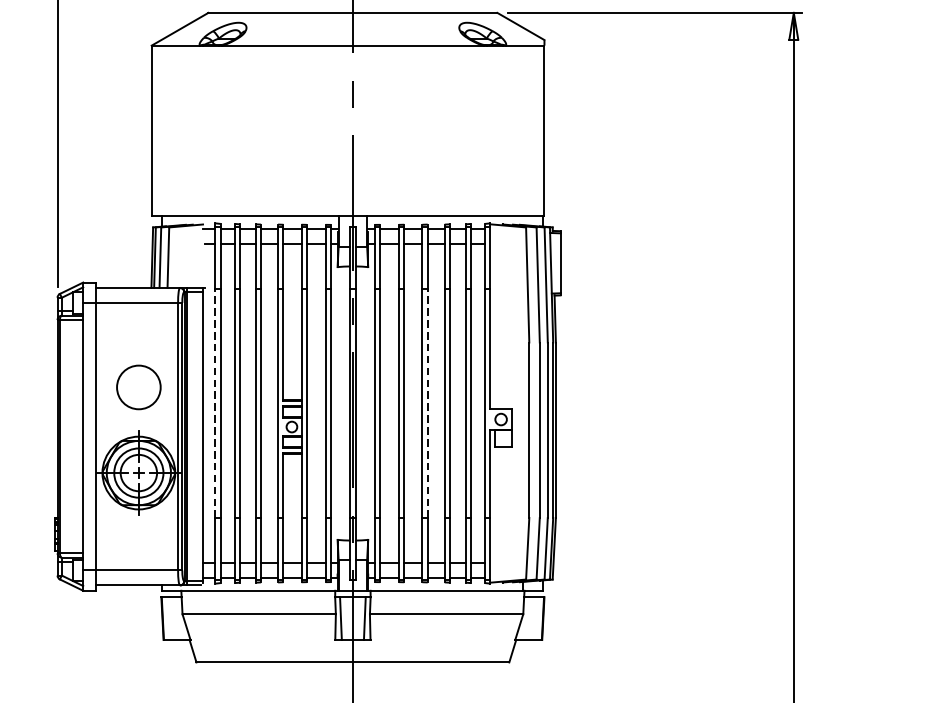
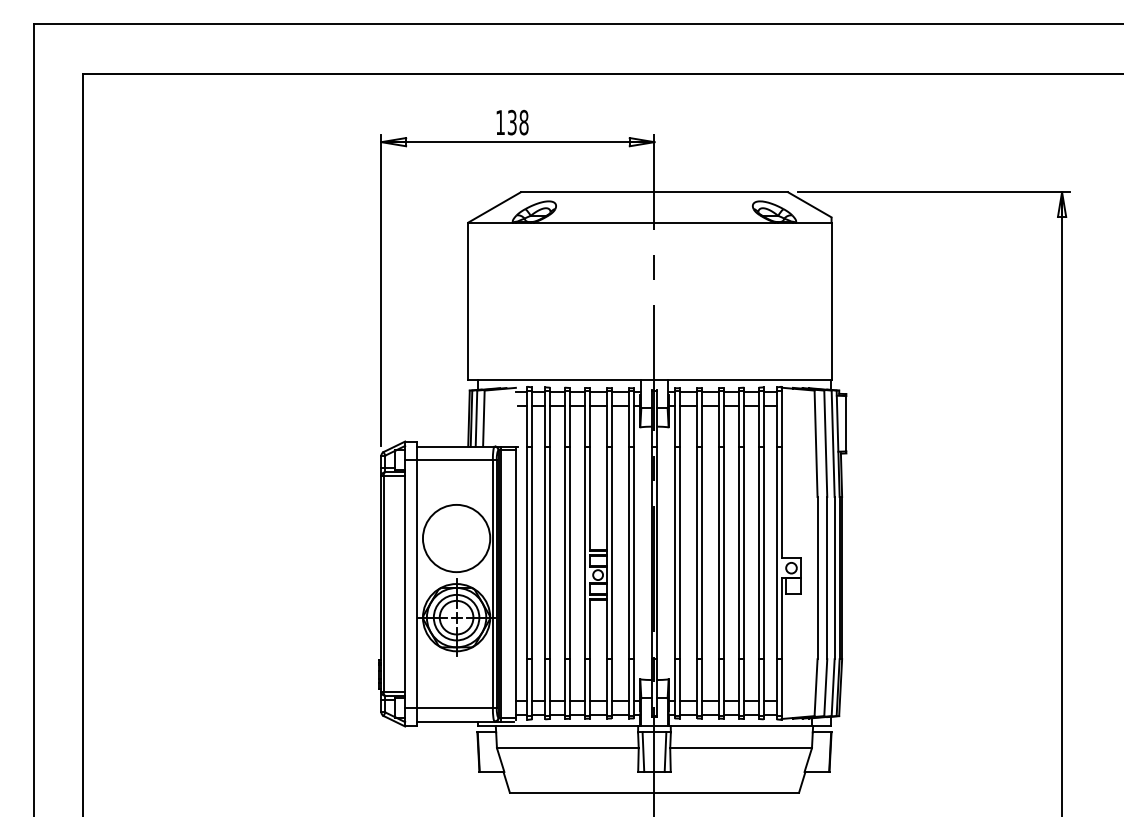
circle: (138, 387) -> (456, 538), size x1.67
line: (215, 403) -> (527, 553), dashed -> solid
line: (427, 403) -> (723, 553), dashed -> solid

